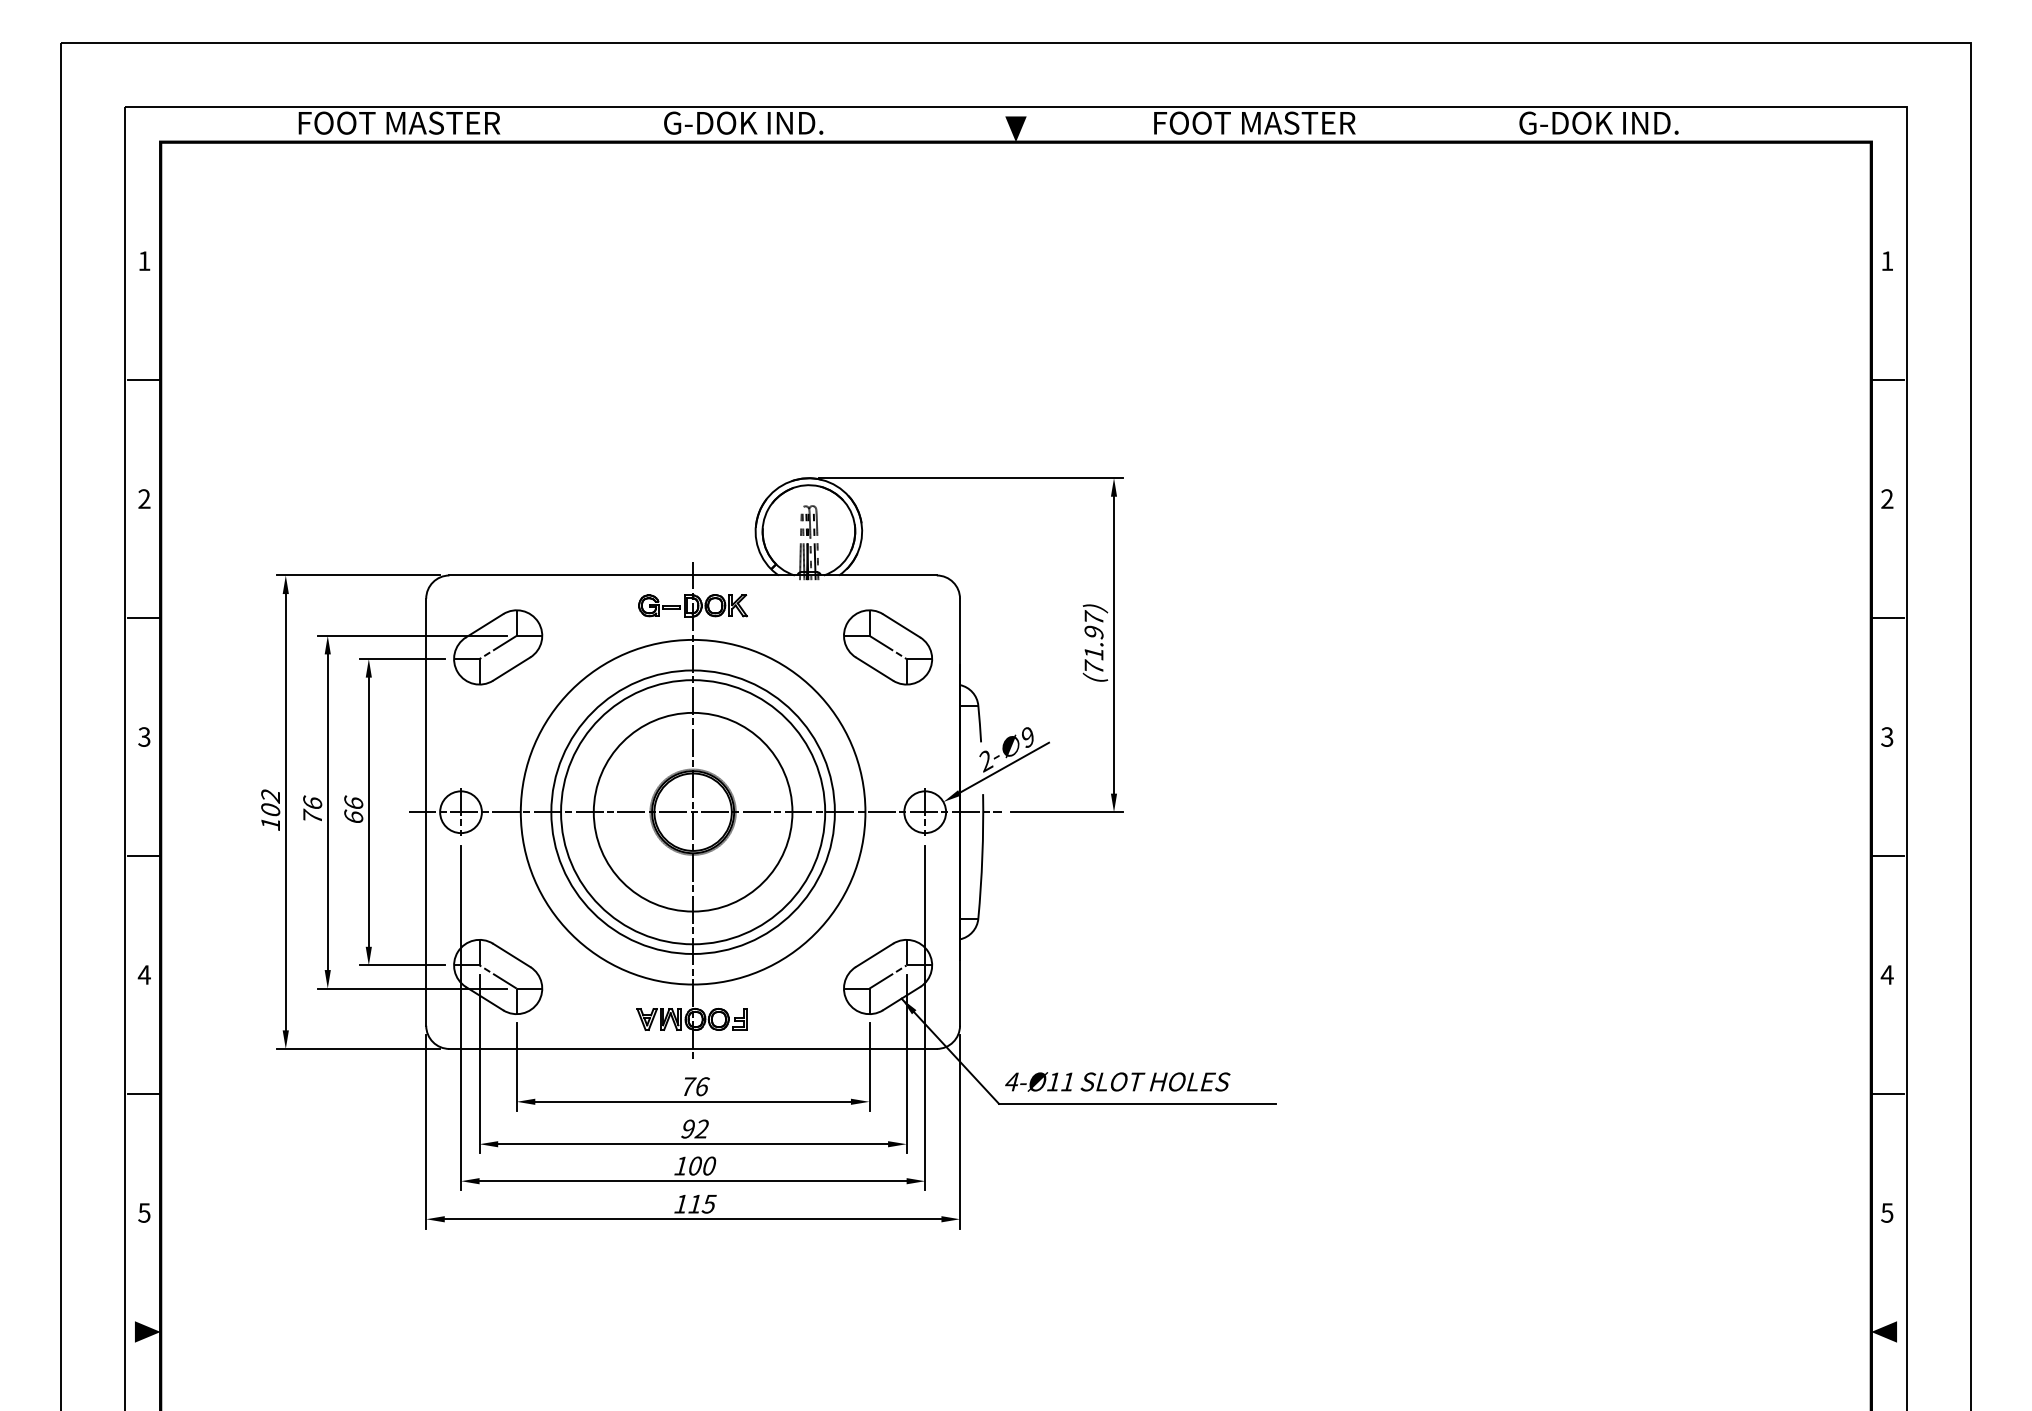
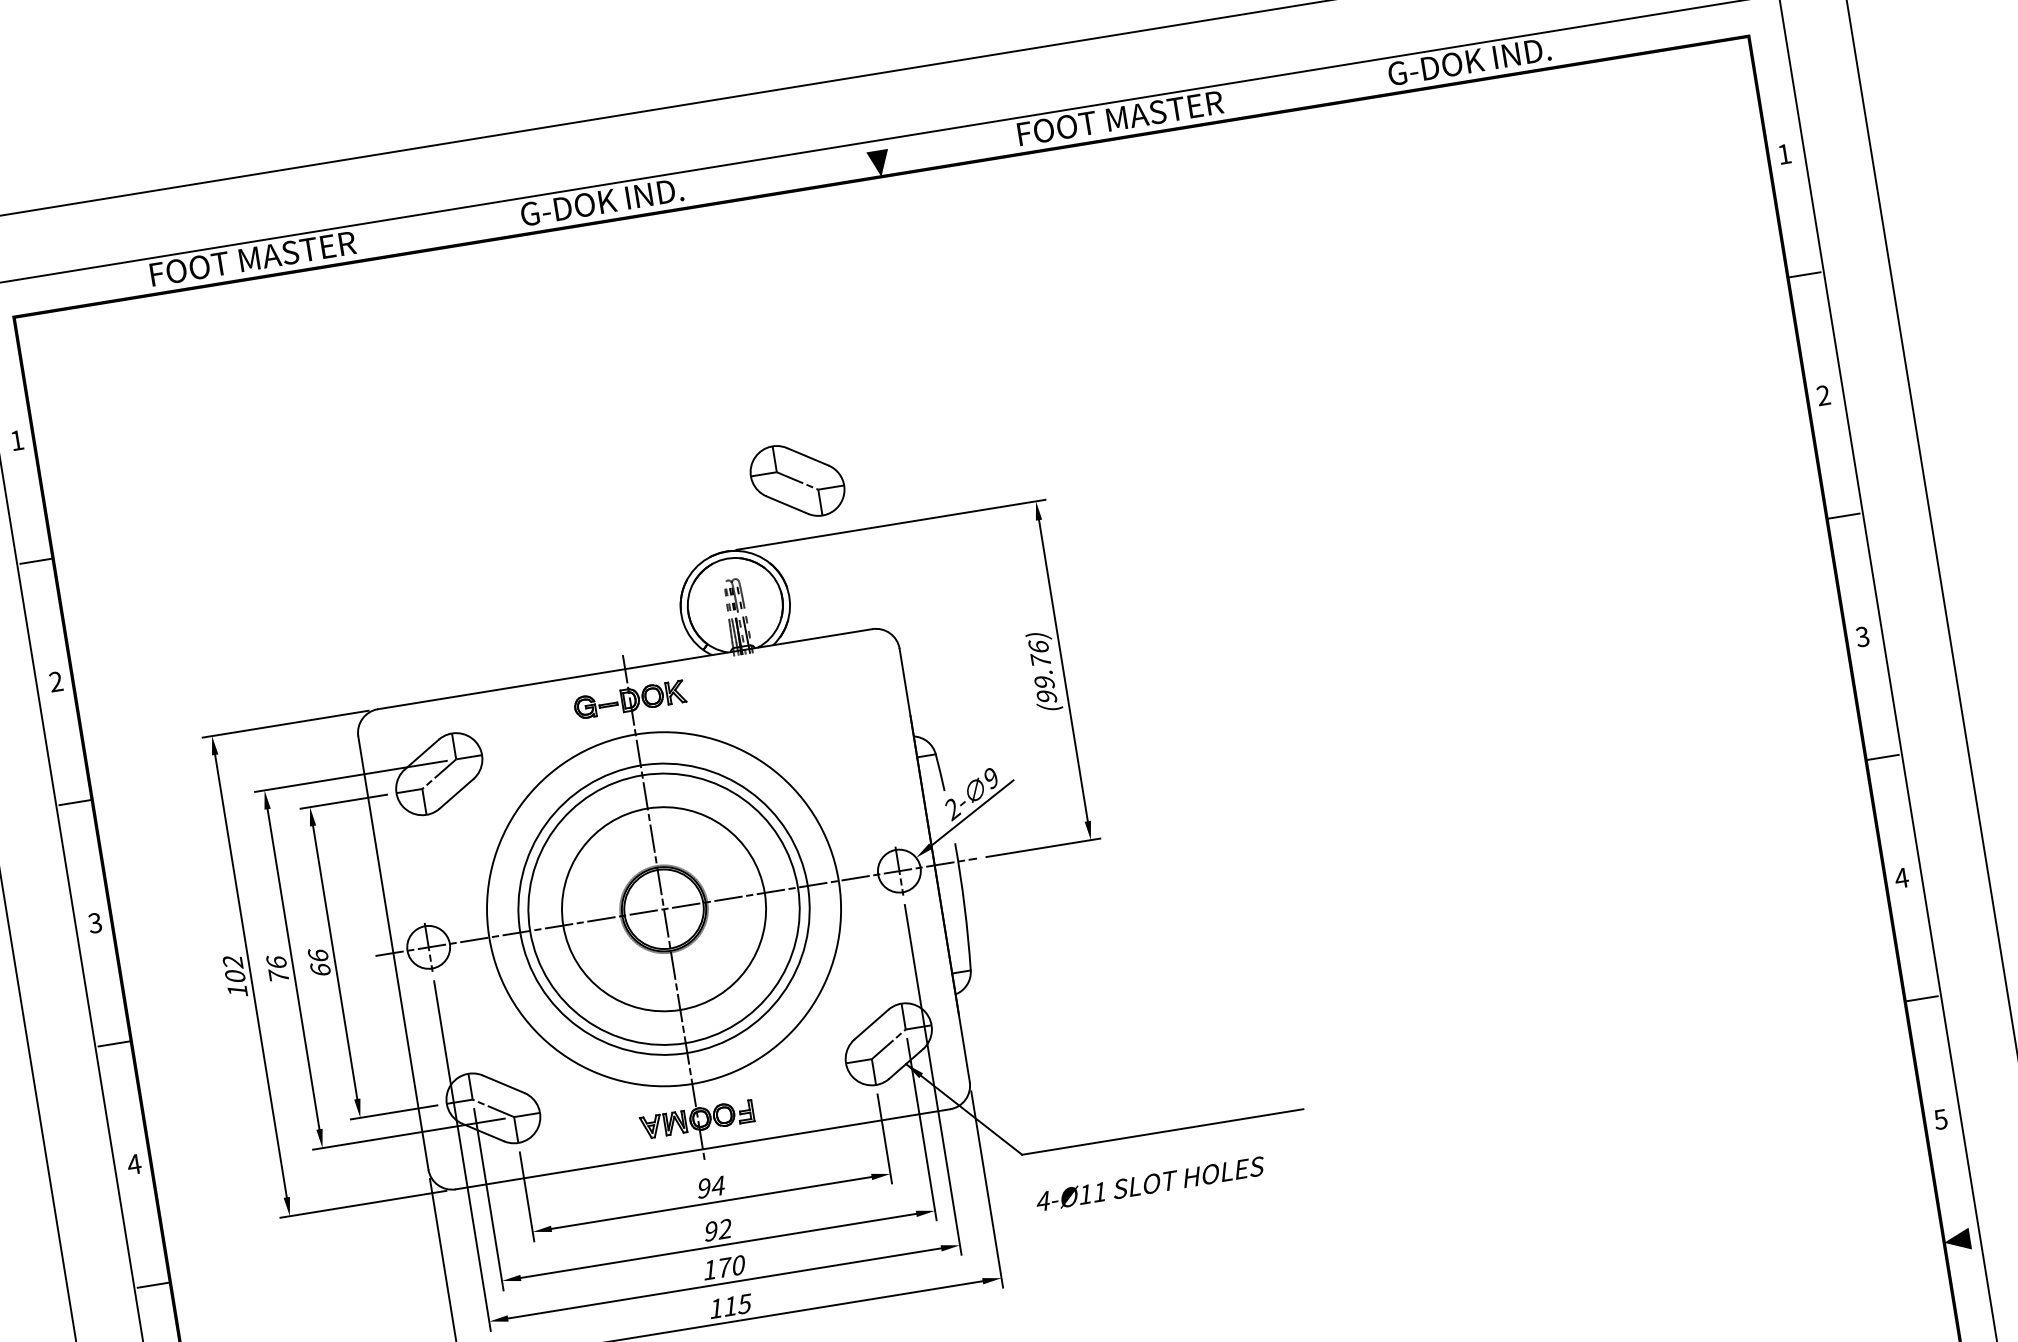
text: (1093, 642) -> (1042, 671), (71.97) -> (99.76)
part: (888, 647) -> (798, 480), moved
text: (1117, 1081) -> (1150, 1183), moved
text: (695, 1086) -> (711, 1187), 76 -> 94
text: (696, 1165) -> (725, 1266), 100 -> 170

